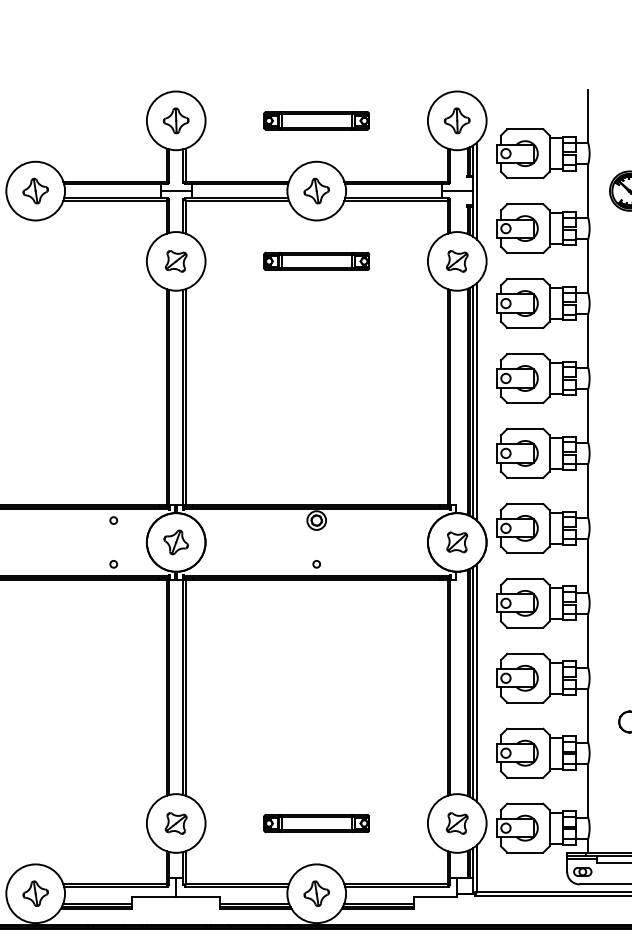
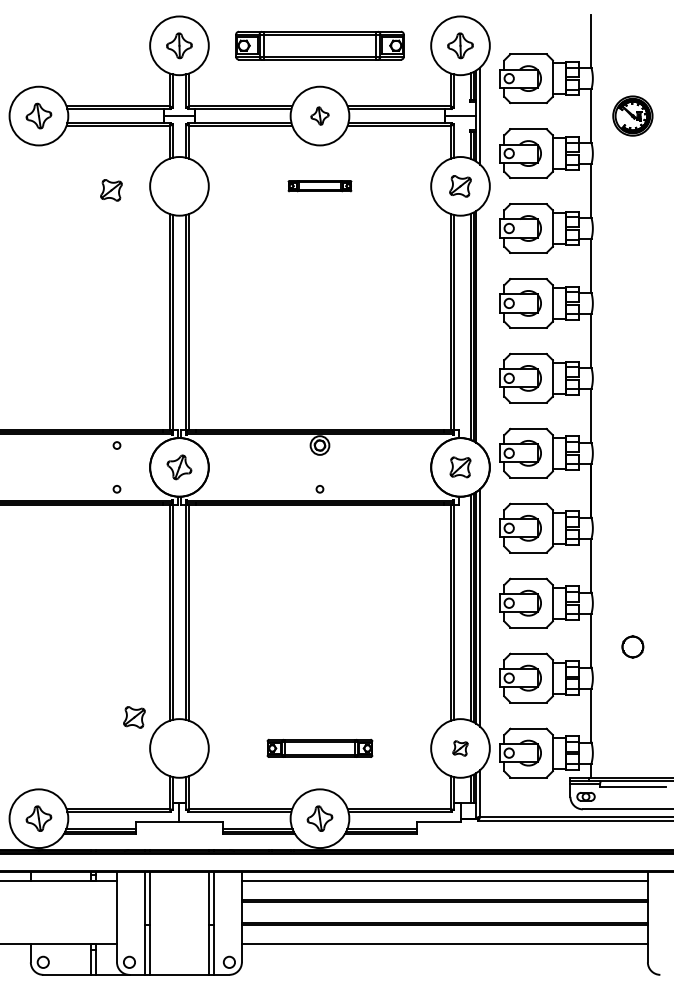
part: (316, 120) -> (319, 45), size x1.6
part: (316, 190) -> (319, 115), size x0.7
part: (316, 260) -> (319, 185), size x0.6
part: (176, 261) -> (111, 190), moved
line: (477, 401) -> (480, 326), removed
part: (176, 823) -> (134, 717), moved
part: (457, 823) -> (460, 748), size x0.7

